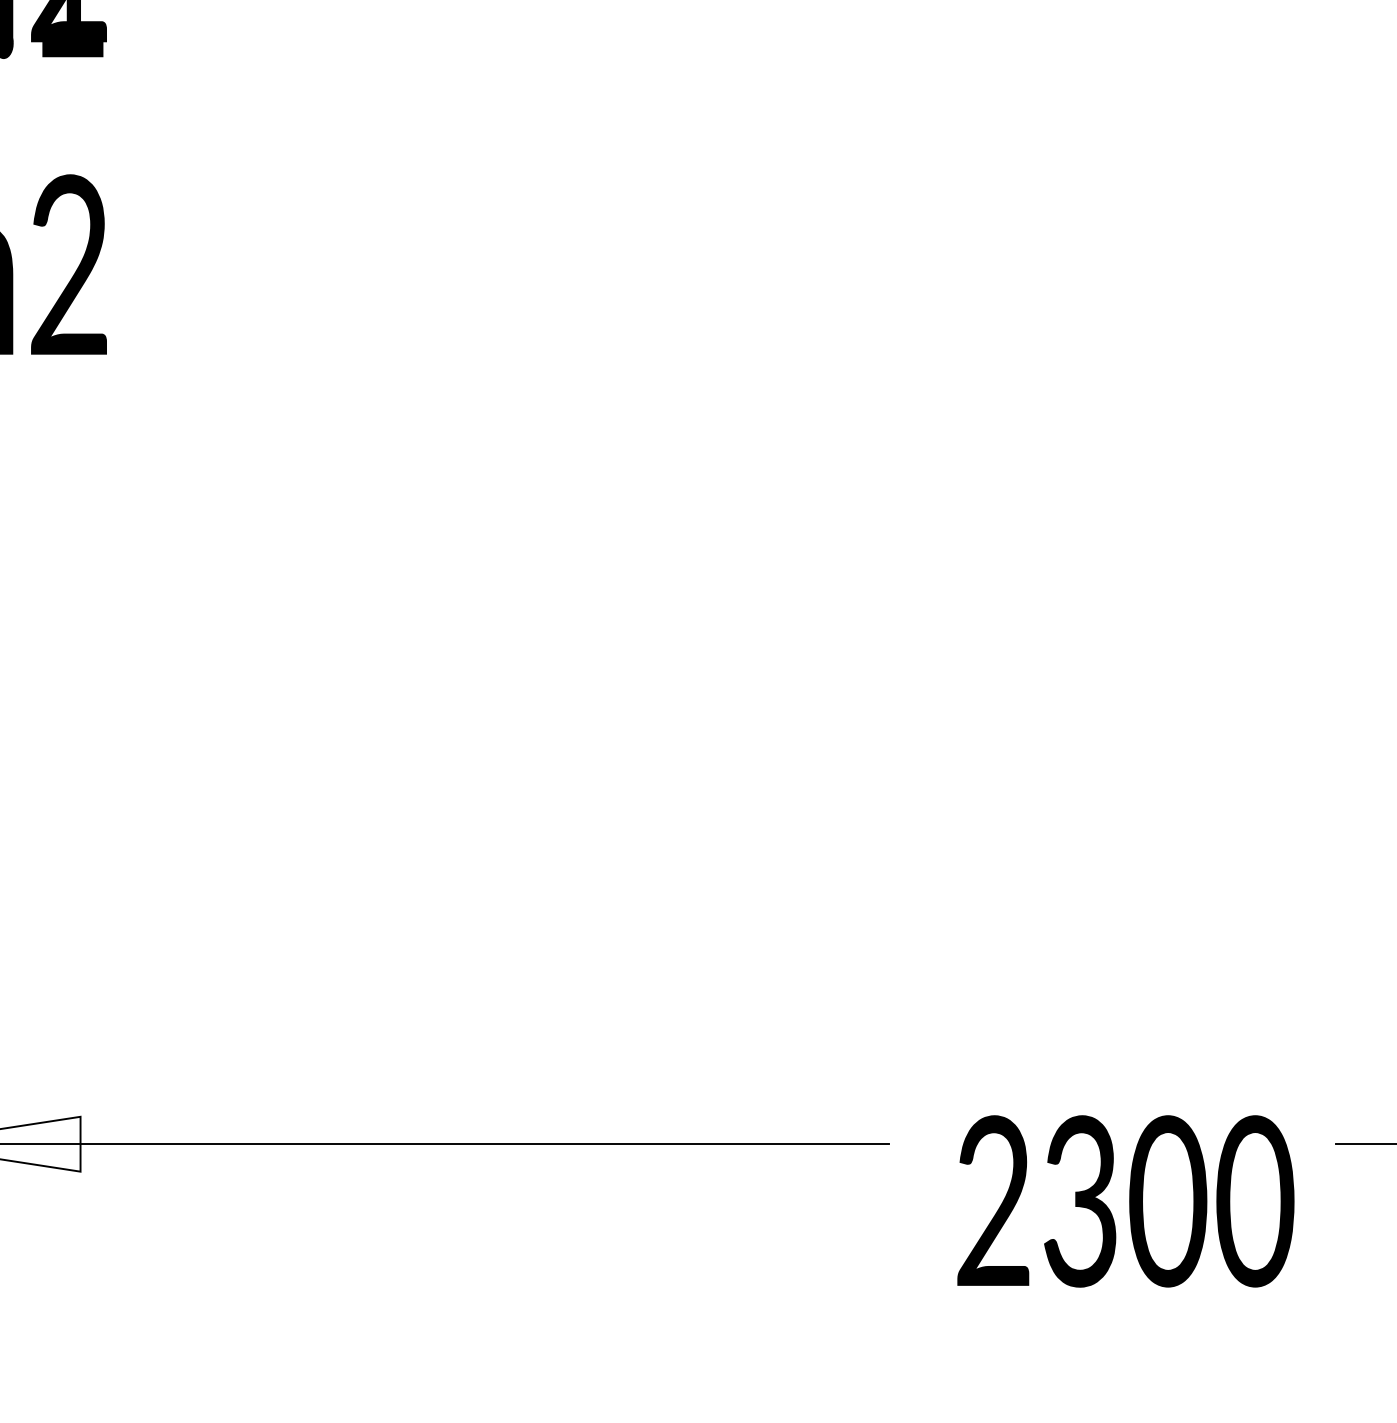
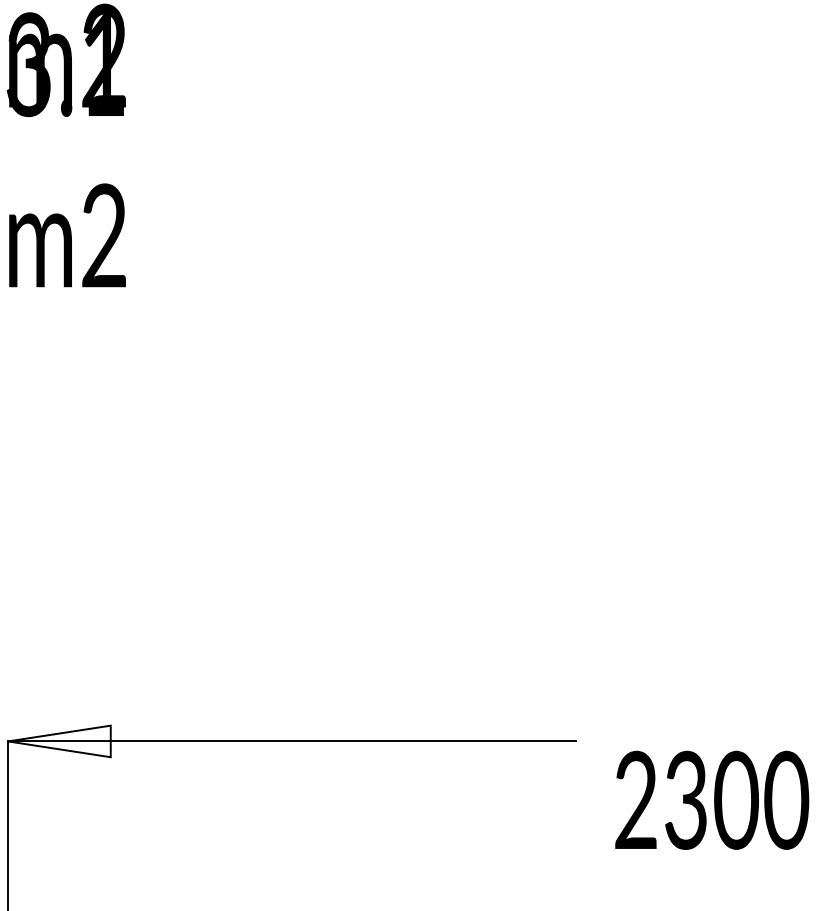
text: (1126, 1199) -> (712, 799), moved

